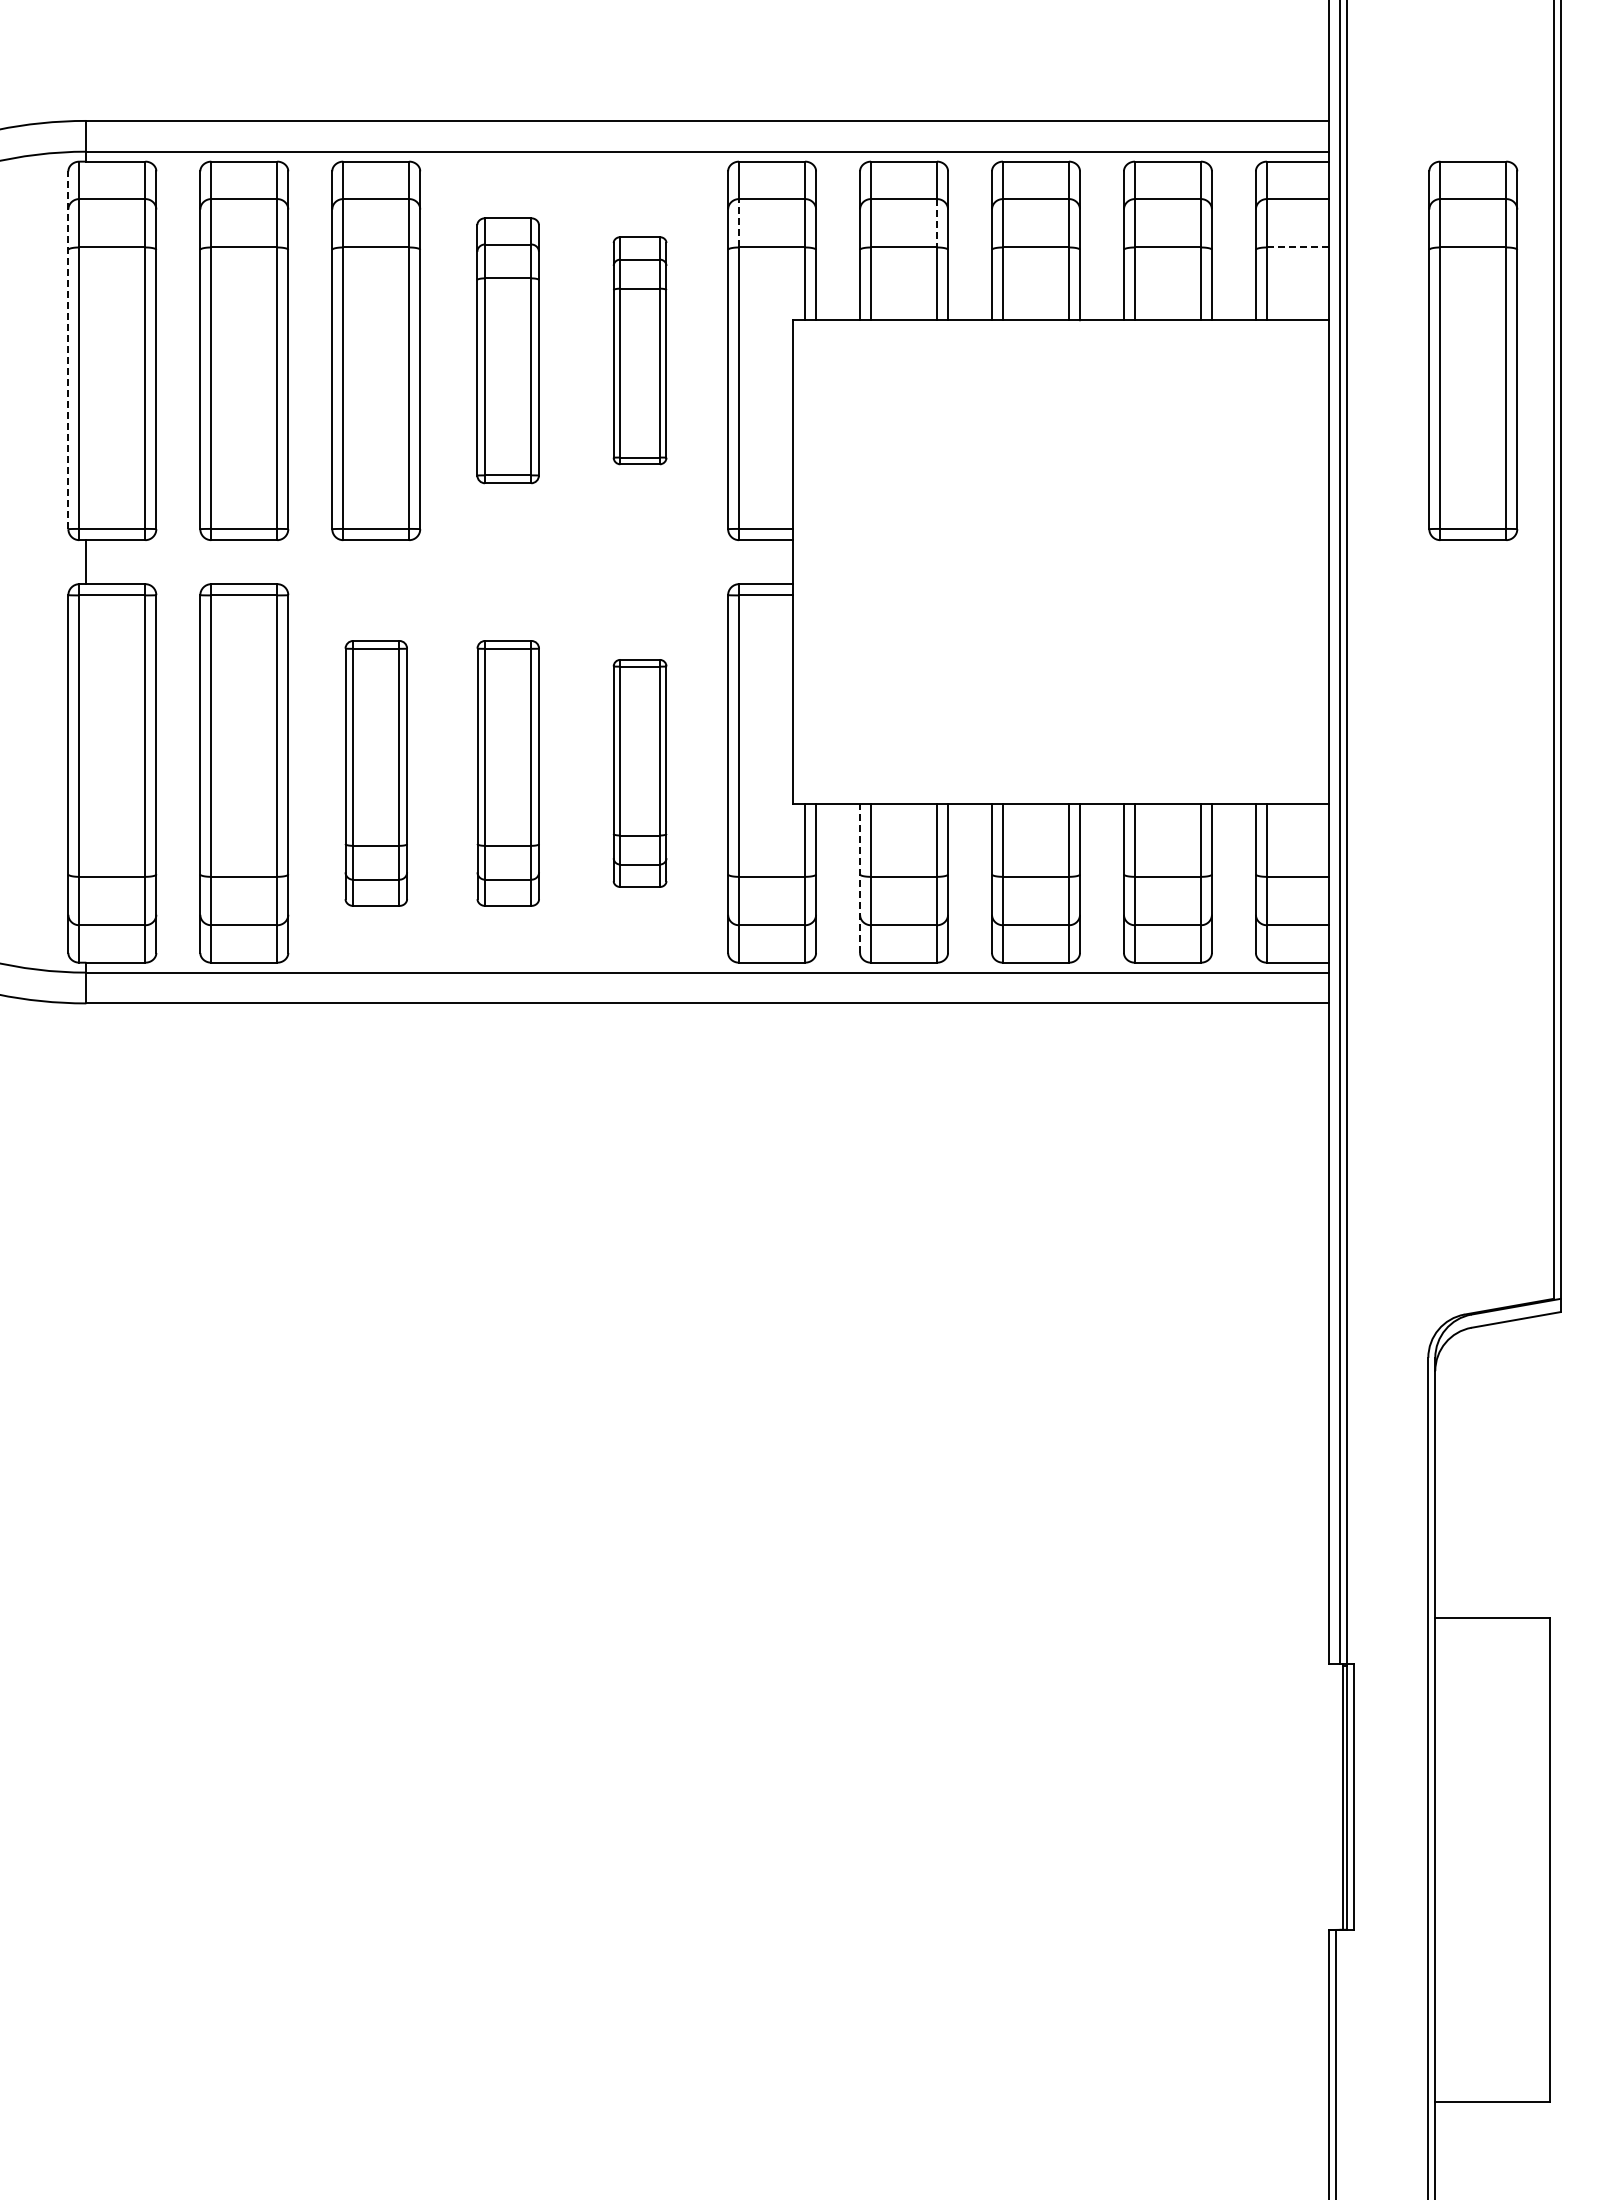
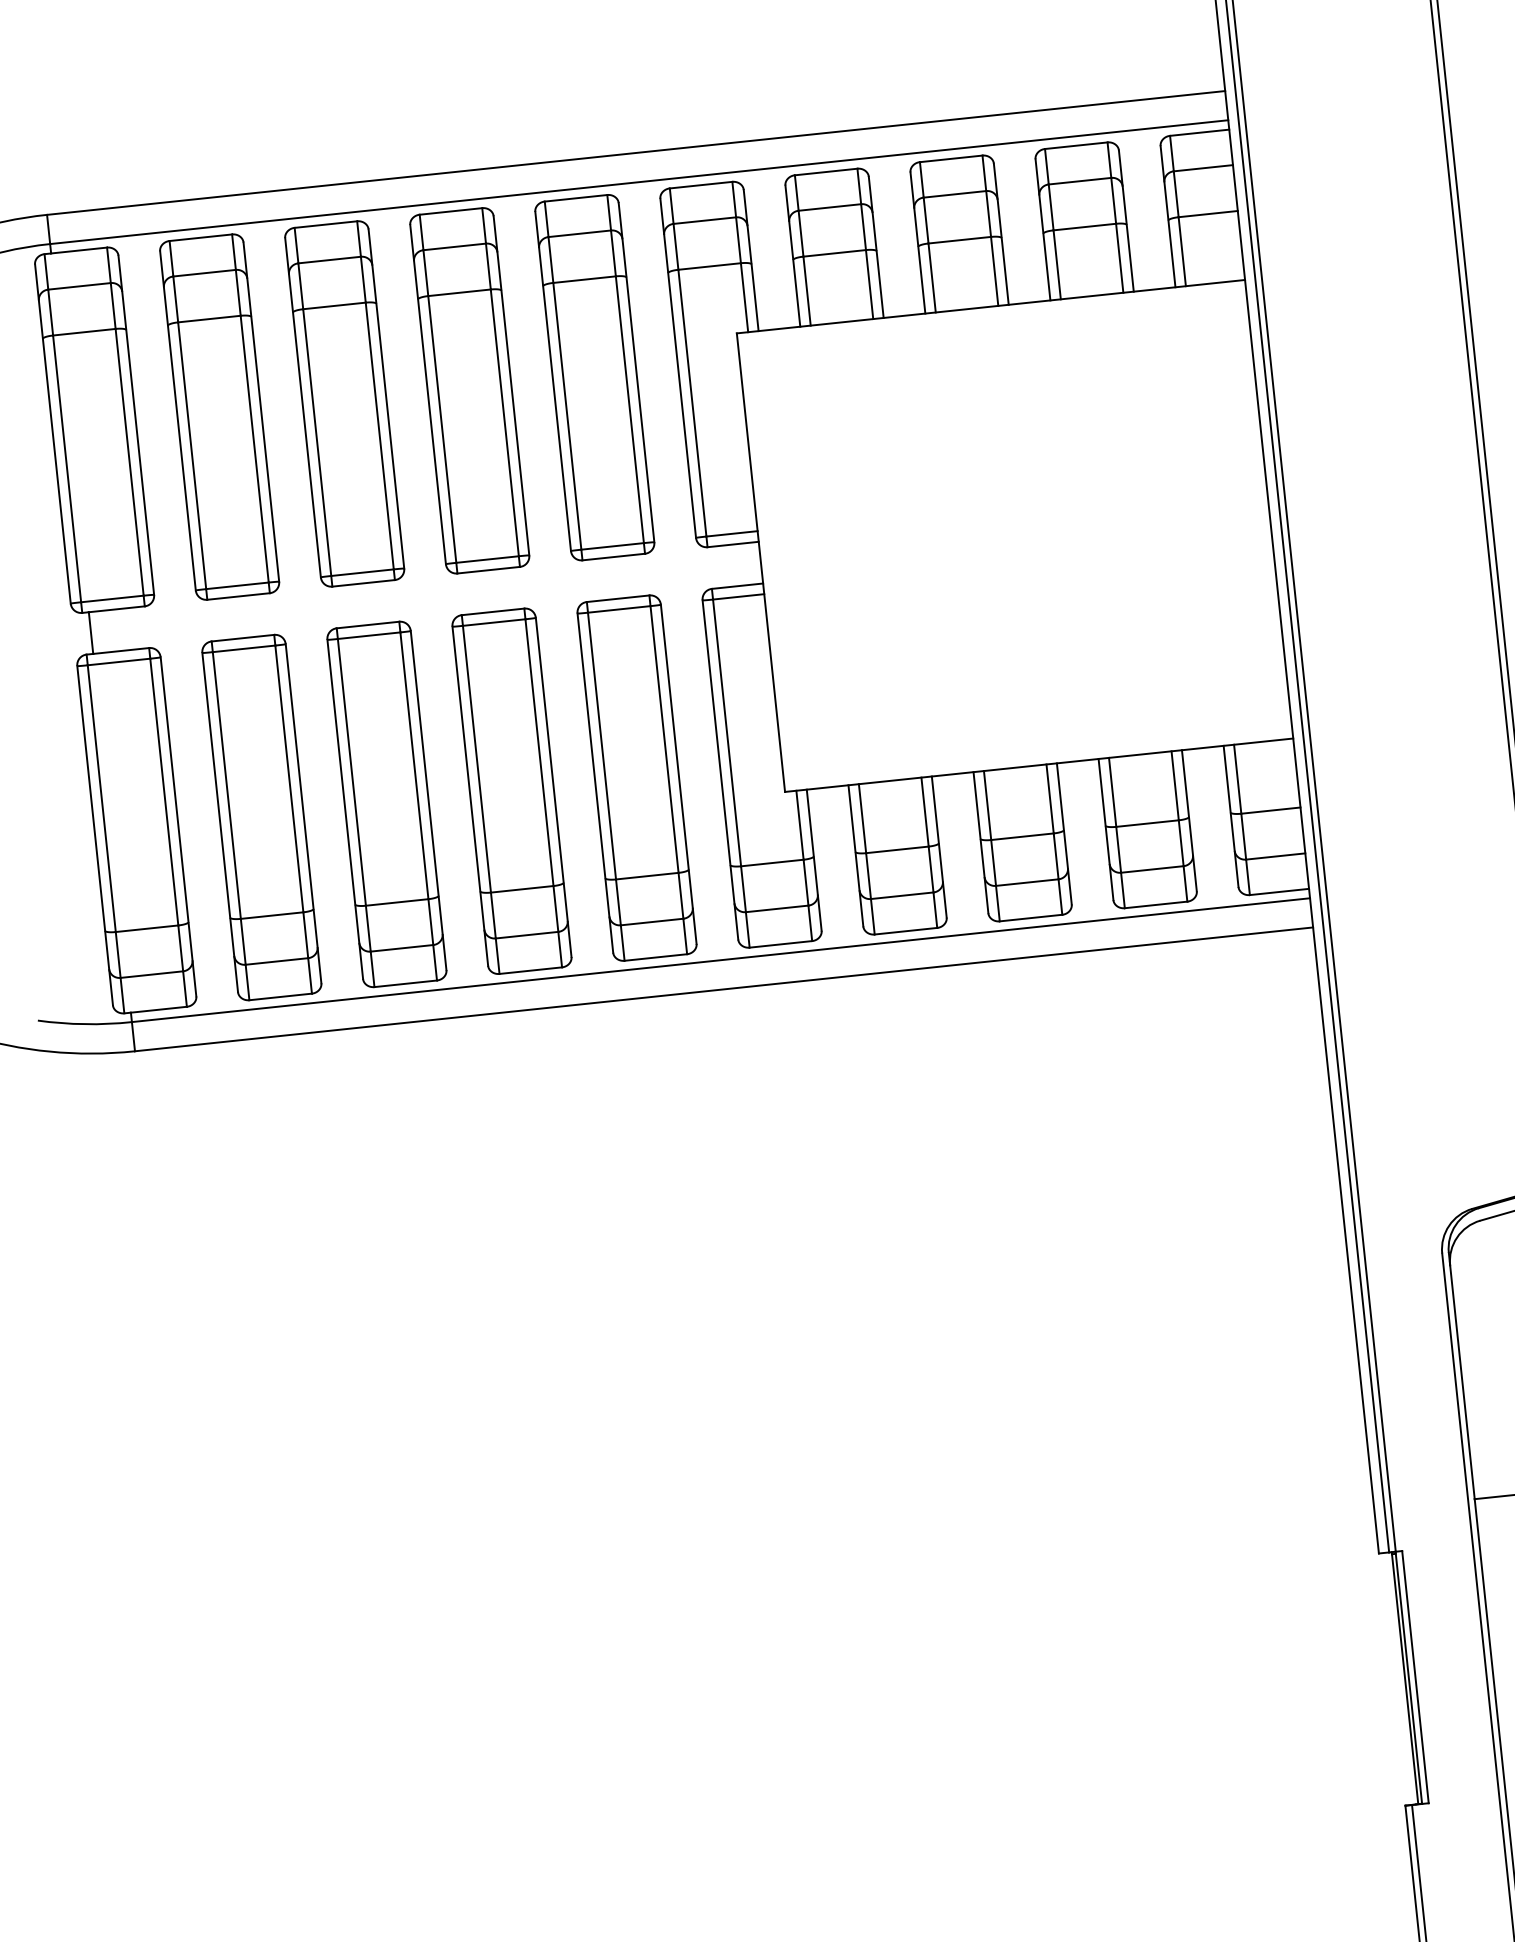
line: (739, 222) -> (676, 246), dashed -> solid
line: (937, 223) -> (864, 227), dashed -> solid
line: (1297, 247) -> (1207, 214), dashed -> solid
line: (68, 350) -> (53, 434), dashed -> solid
part: (507, 350) -> (469, 390), size x1.43
part: (639, 350) -> (594, 377), size x1.67
part: (1473, 350) -> (1384, 294), removed
part: (376, 773) -> (387, 804), size x1.43
part: (508, 773) -> (512, 791), size x1.43
part: (639, 773) -> (636, 778), size x1.67
line: (860, 878) -> (856, 855), dashed -> solid

